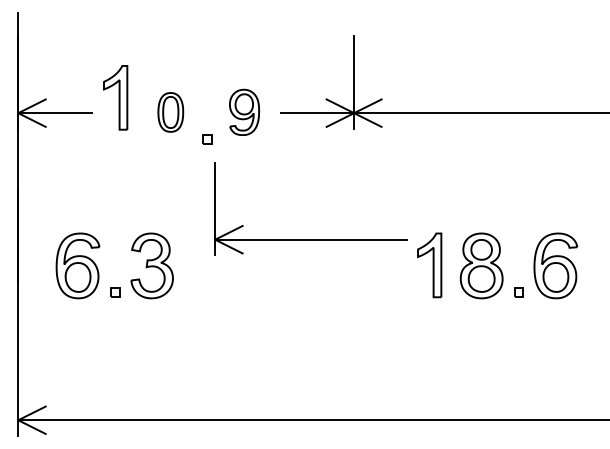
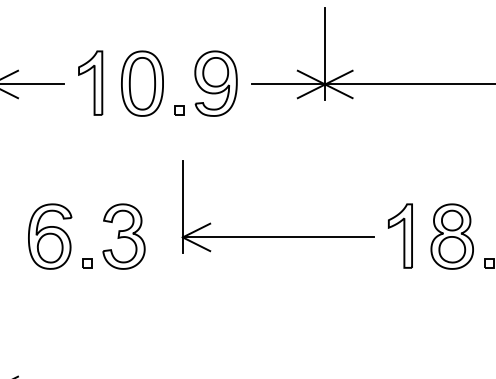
part: (115, 97) -> (90, 82), moved
part: (170, 112) -> (142, 83), size x1.67
part: (244, 112) -> (216, 83), size x1.43
part: (310, 239) -> (277, 237), moved

